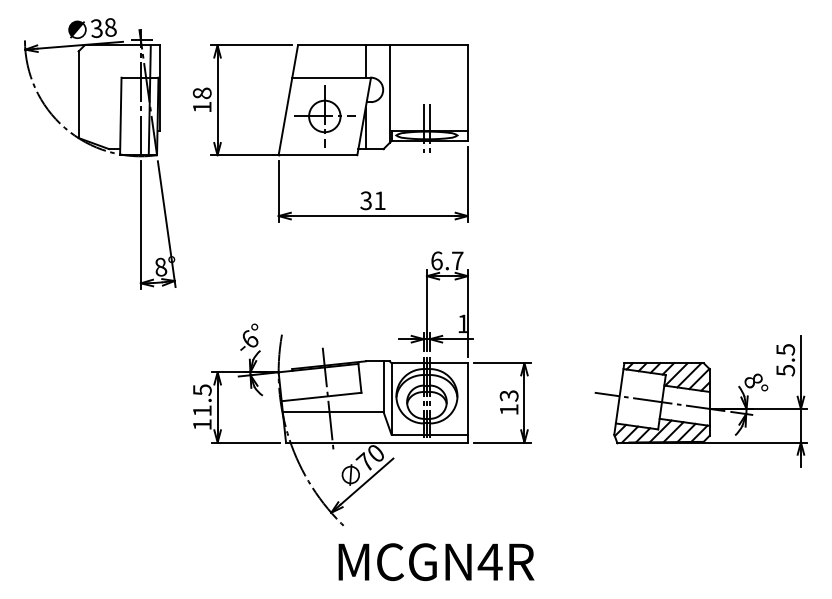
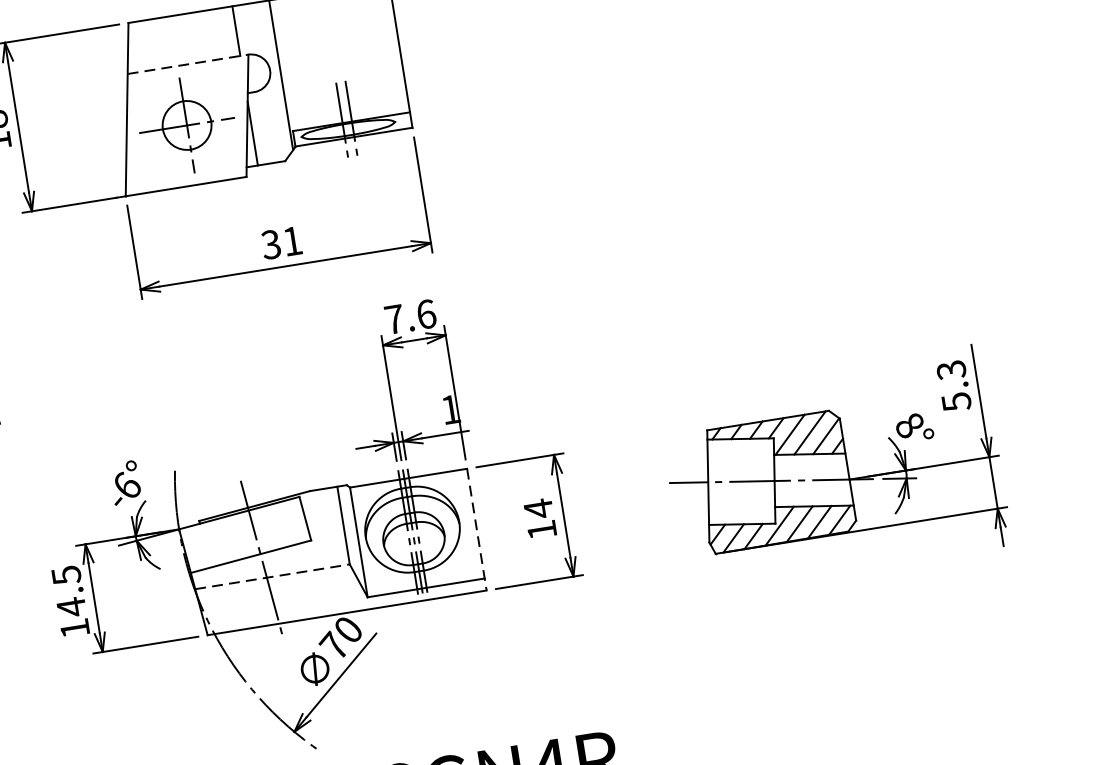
line: (332, 77) -> (189, 63), solid -> dashed
text: (447, 260) -> (410, 316), 6.7 -> 7.6
text: (785, 349) -> (951, 369), 5.5 -> 5.3
text: (508, 395) -> (537, 508), 13 -> 14
line: (467, 402) -> (476, 529), solid -> dashed
text: (202, 410) -> (71, 606), 11.5 -> 14.5
line: (333, 411) -> (272, 575), solid -> dashed

